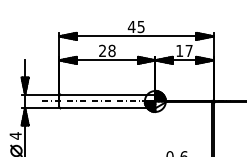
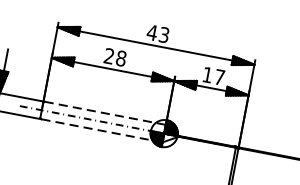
text: (141, 26) -> (164, 34), 45 -> 43
line: (107, 94) -> (104, 113), solid -> dashed
line: (108, 108) -> (102, 131), solid -> dashed

